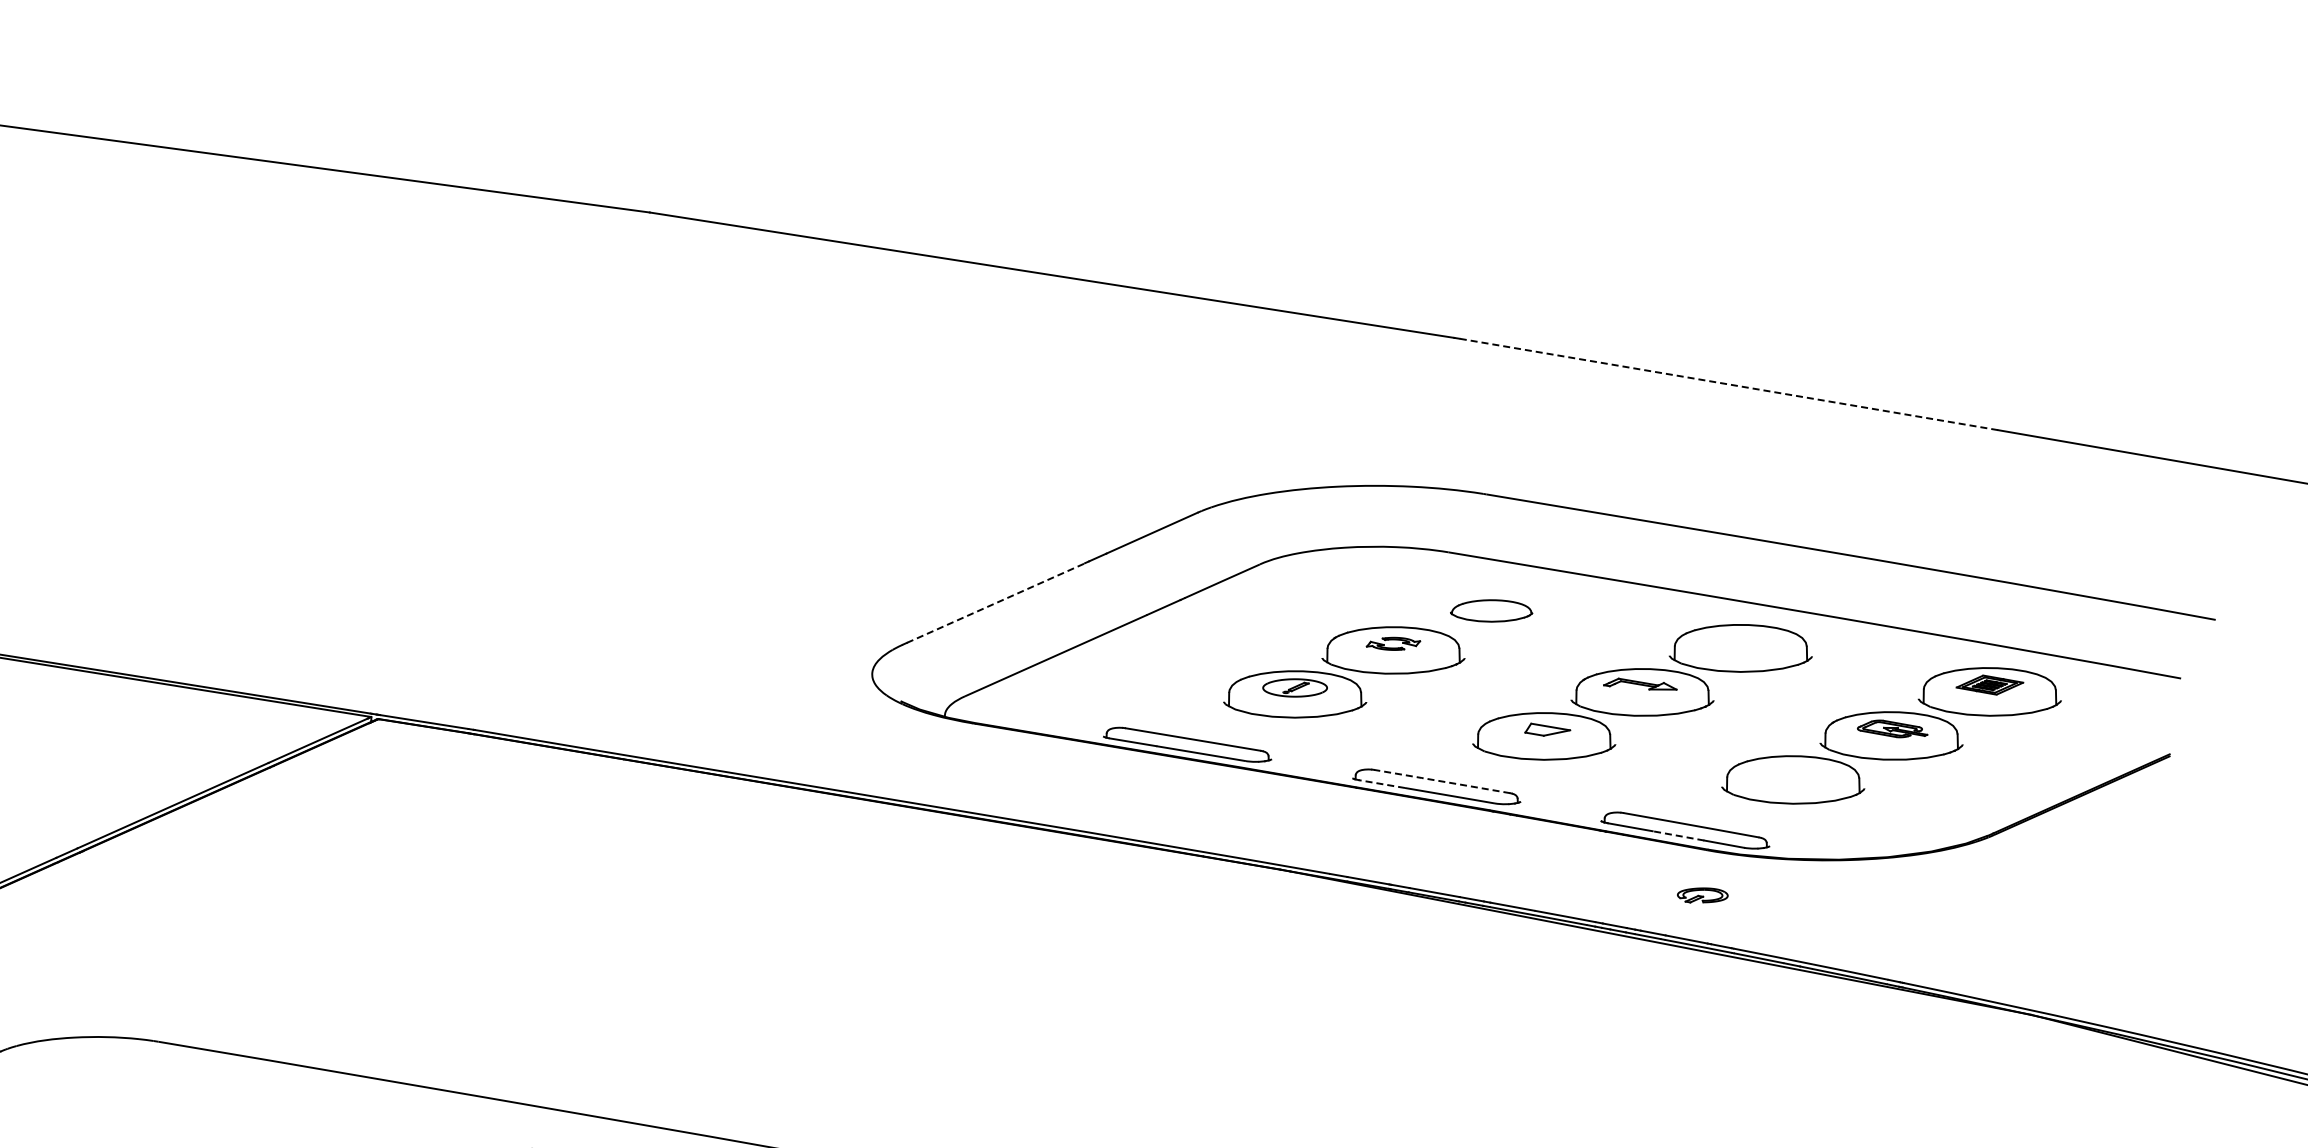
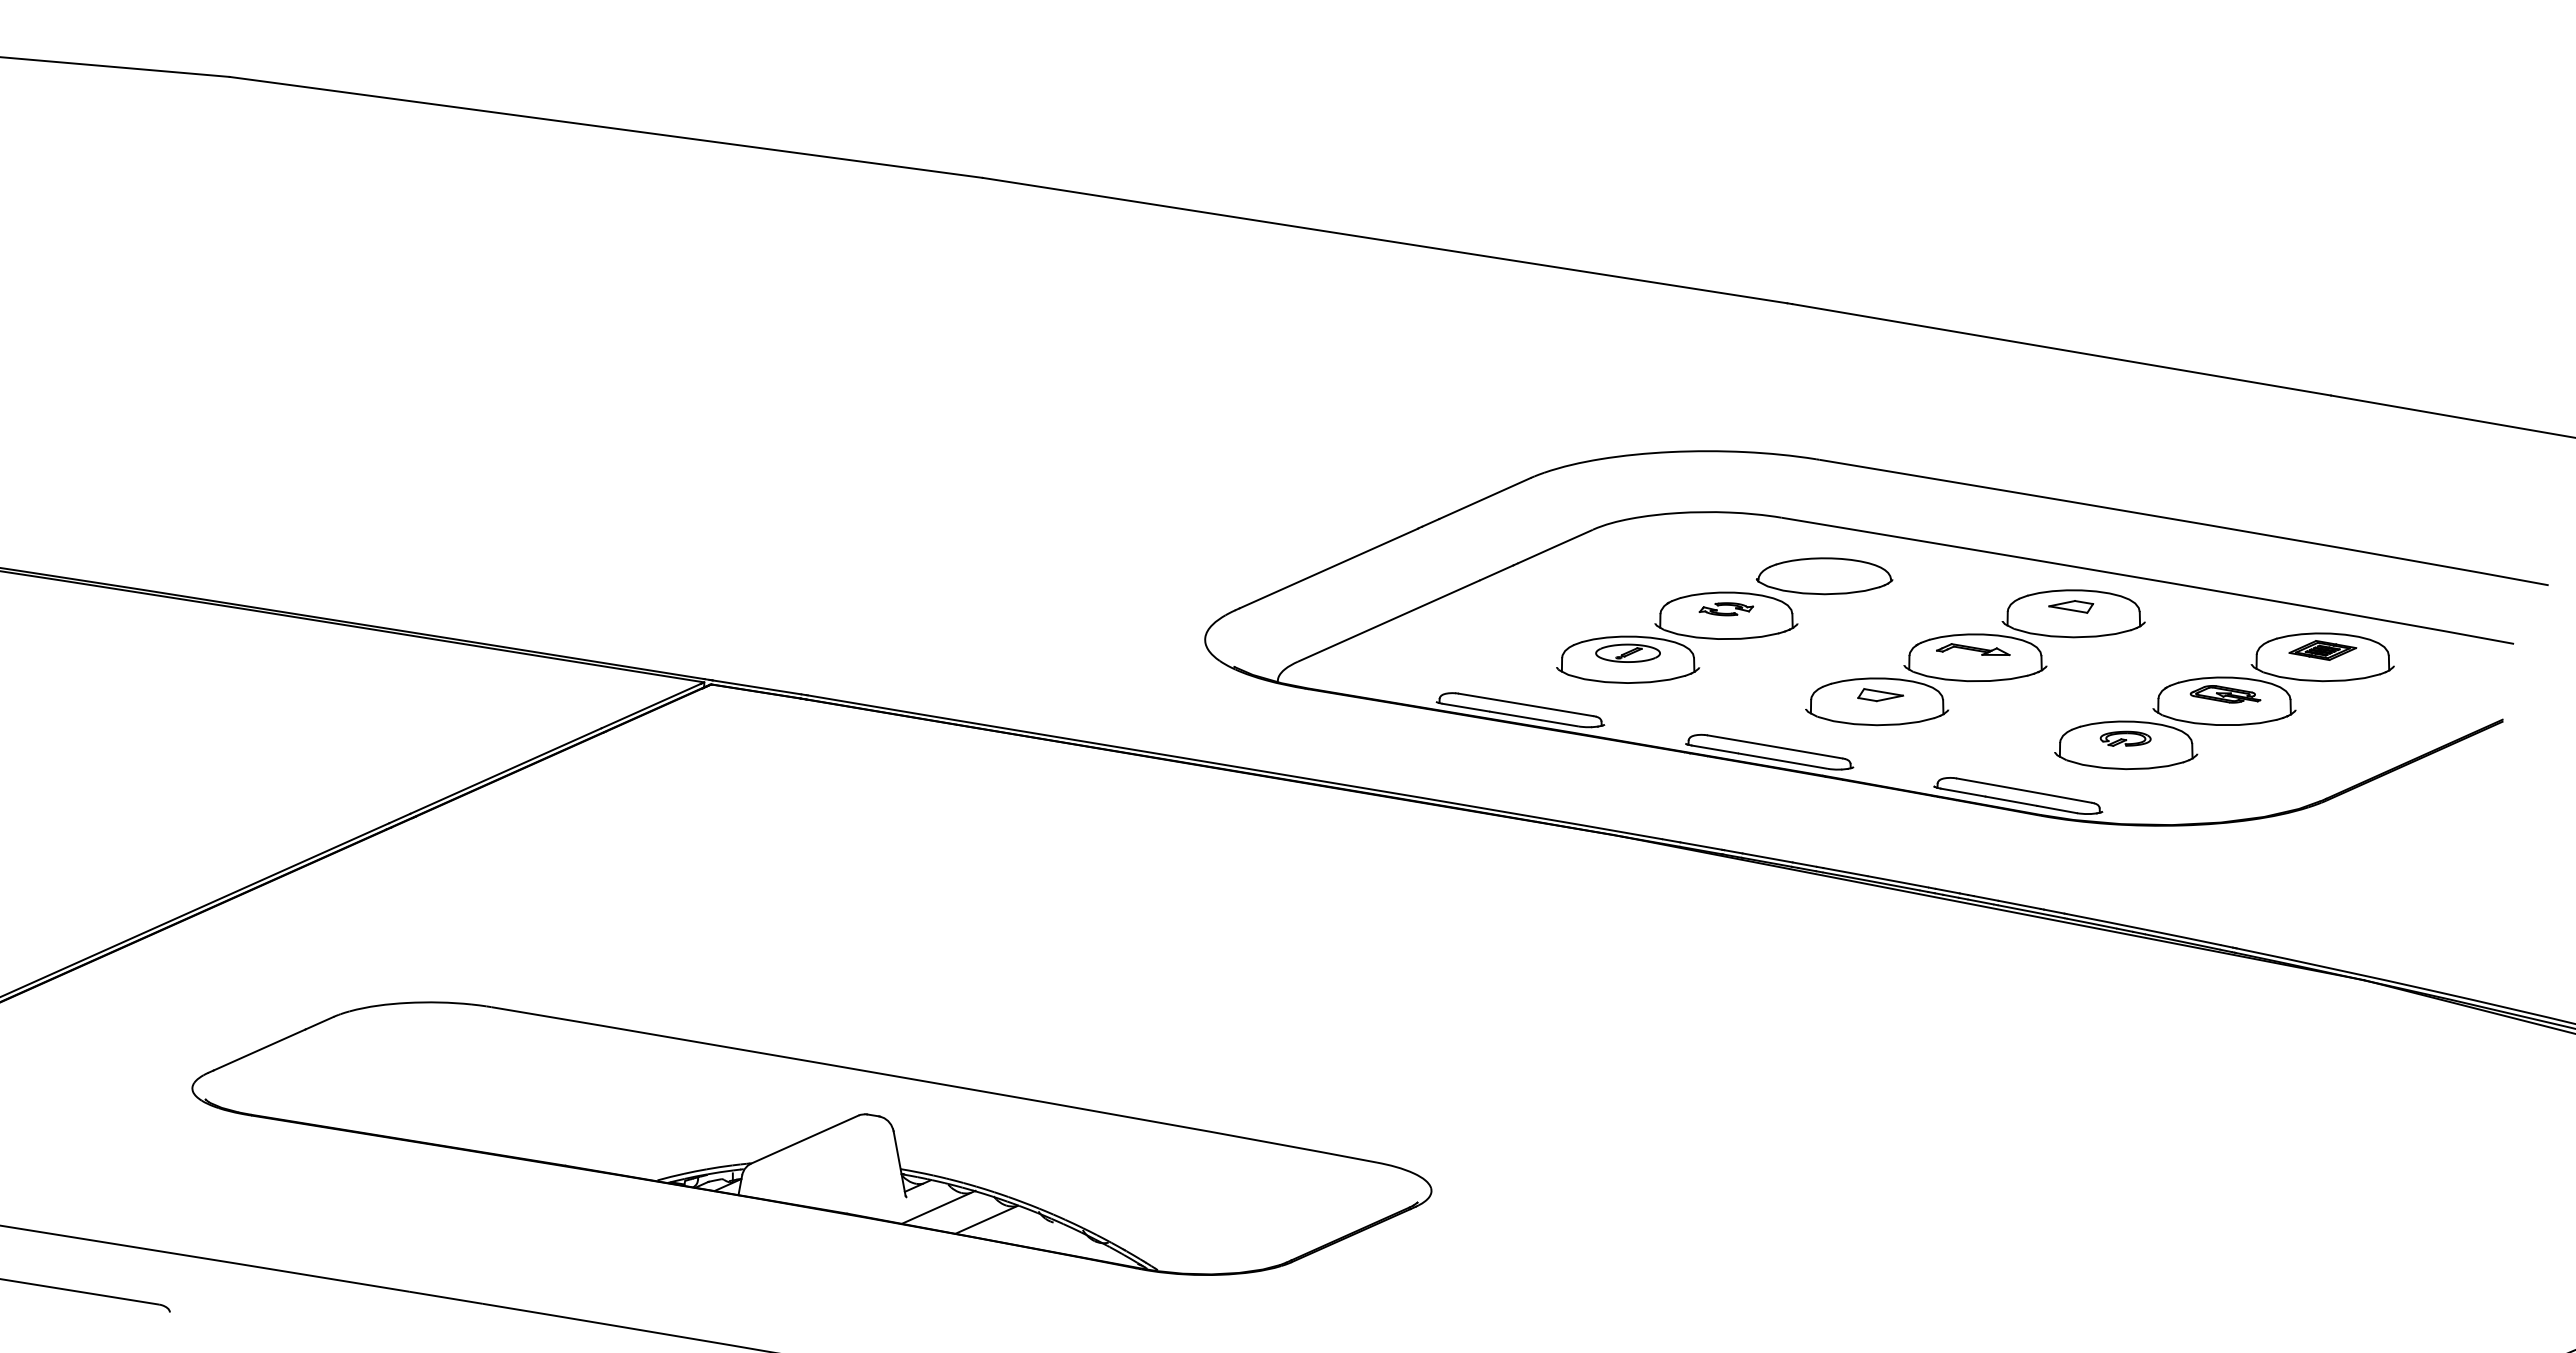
line: (1728, 384) -> (2061, 349), dashed -> solid
line: (996, 603) -> (1329, 568), dashed -> solid
part: (1491, 611) -> (1824, 576), size x1.67
part: (1738, 641) -> (2071, 606), added
line: (1442, 781) -> (1775, 746), dashed -> solid
line: (1381, 784) -> (1714, 749), dashed -> solid
line: (1677, 836) -> (2010, 801), dashed -> solid
part: (1702, 895) -> (2125, 738), moved

